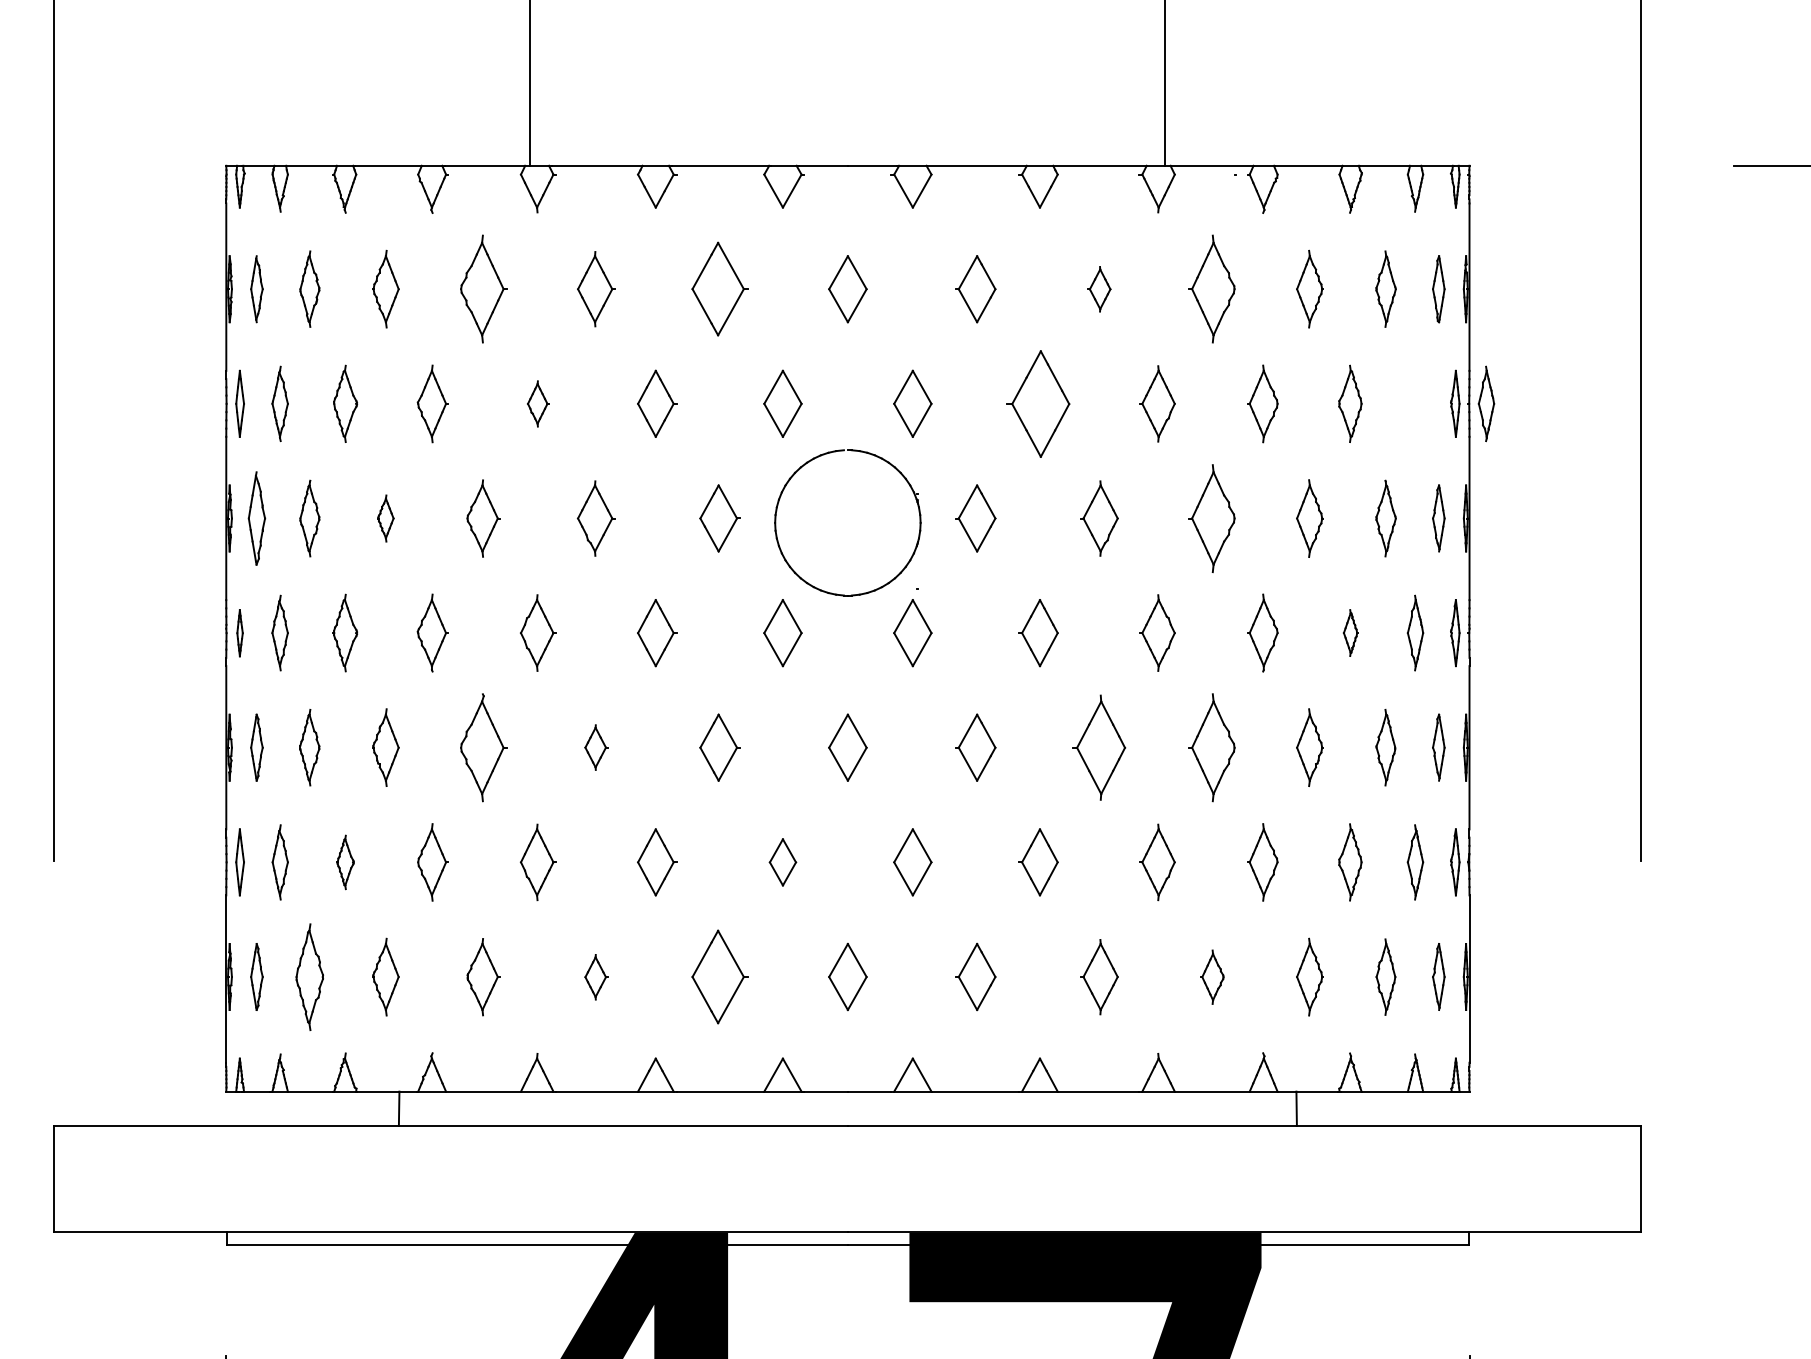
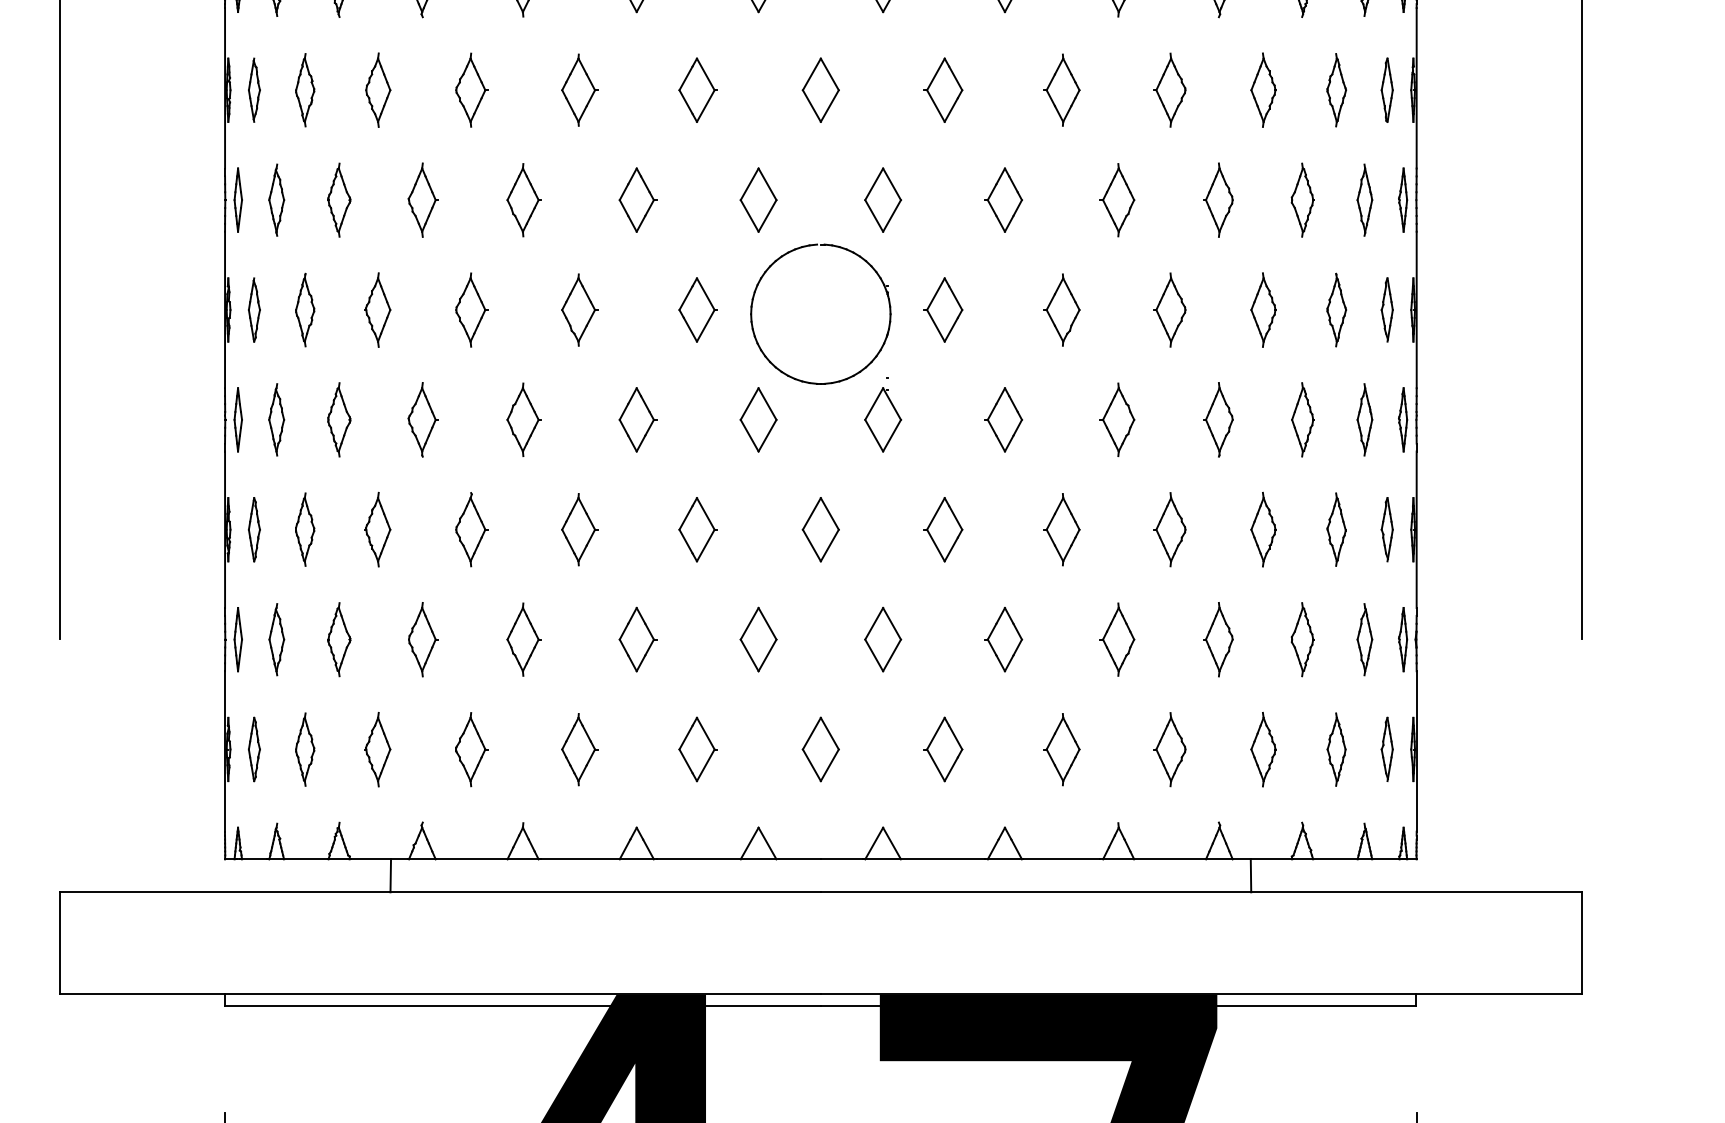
part: (483, 289) -> (471, 90), size x0.71
part: (719, 289) -> (697, 90), size x0.71
part: (1099, 289) -> (1062, 90), size x1.67
part: (1212, 289) -> (1170, 90), size x0.71
part: (538, 403) -> (524, 199), size x1.67
part: (1038, 403) -> (1003, 199), size x0.62
part: (1486, 403) -> (1364, 199), moved
part: (256, 518) -> (254, 310), size x0.71
part: (385, 518) -> (377, 310), size x1.67
part: (1212, 518) -> (1170, 310), size x0.71
part: (1350, 632) -> (1302, 419), size x1.67
part: (239, 633) -> (237, 420), size x1.43
part: (483, 747) -> (471, 529), size x0.71
part: (596, 747) -> (579, 529), size x1.67
part: (1099, 747) -> (1062, 529), size x0.71
part: (1212, 747) -> (1170, 529), size x0.71
part: (345, 862) -> (339, 639), size x1.43
part: (782, 862) -> (758, 639), size x1.43
part: (309, 976) -> (304, 749), size x0.71
part: (719, 976) -> (697, 749), size x0.71
part: (596, 977) -> (579, 749), size x1.67
part: (1212, 977) -> (1170, 749), size x1.43

